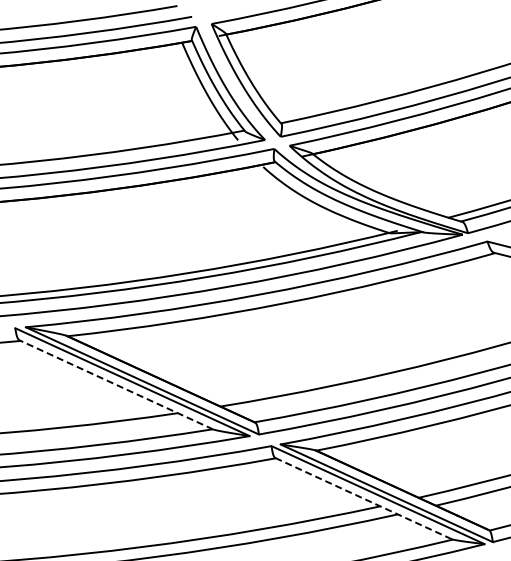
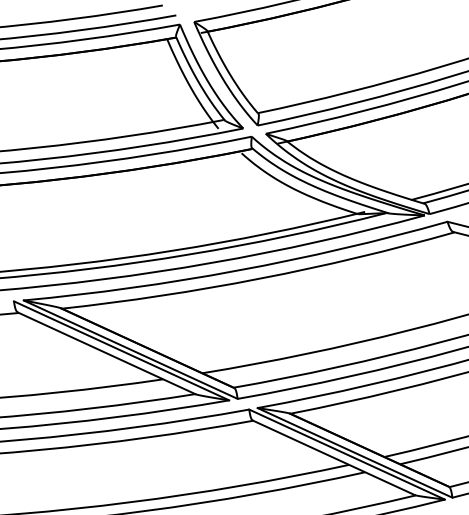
line: (116, 384) -> (106, 352), dashed -> solid
line: (363, 498) -> (333, 457), dashed -> solid

